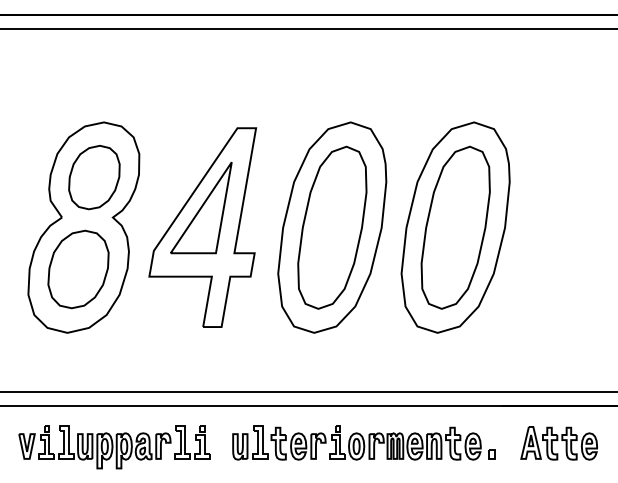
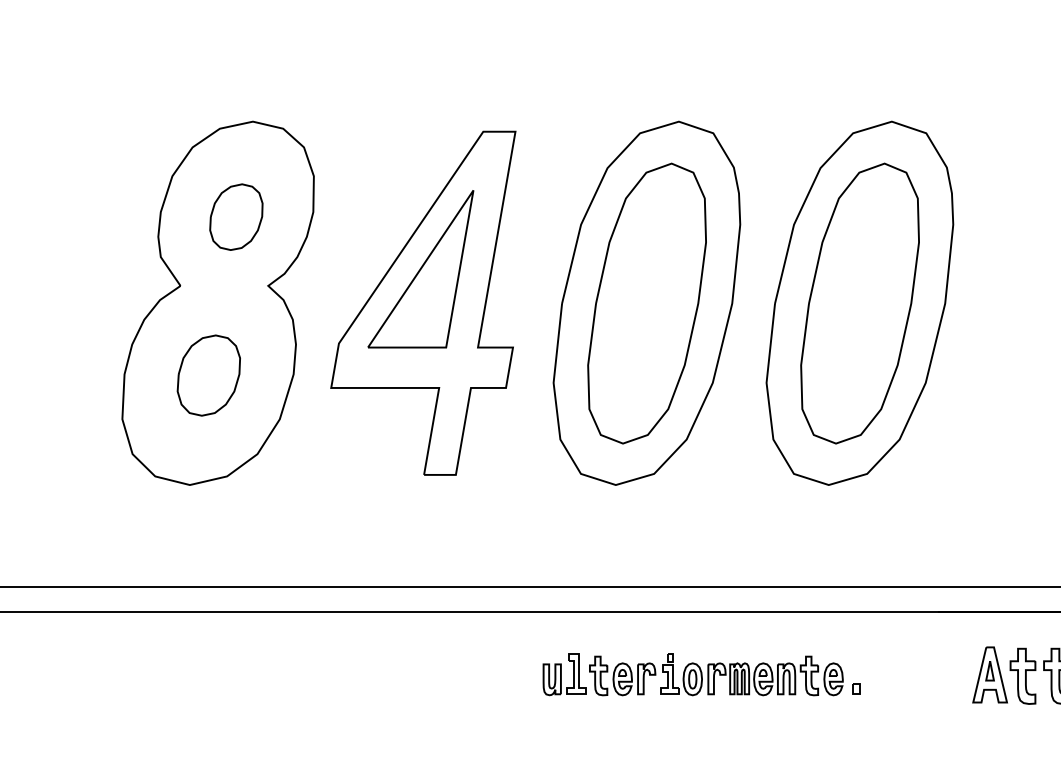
part: (94, 177) -> (236, 216), size x0.6
part: (78, 269) -> (208, 375), size x0.6
part: (363, 442) -> (700, 674), size x0.7
part: (114, 447) -> (271, 682), removed

